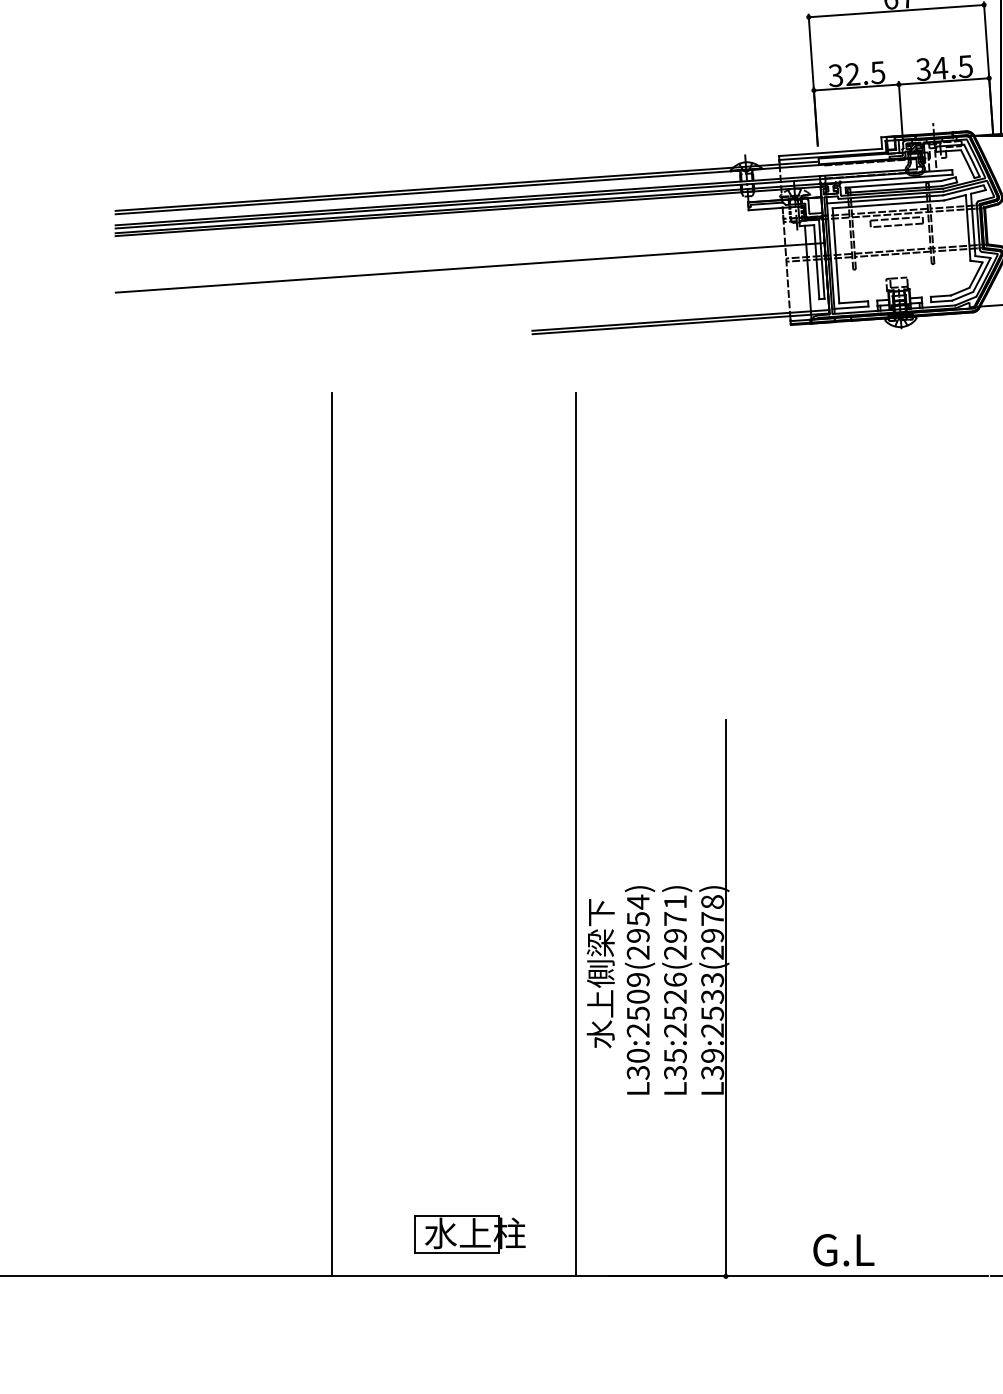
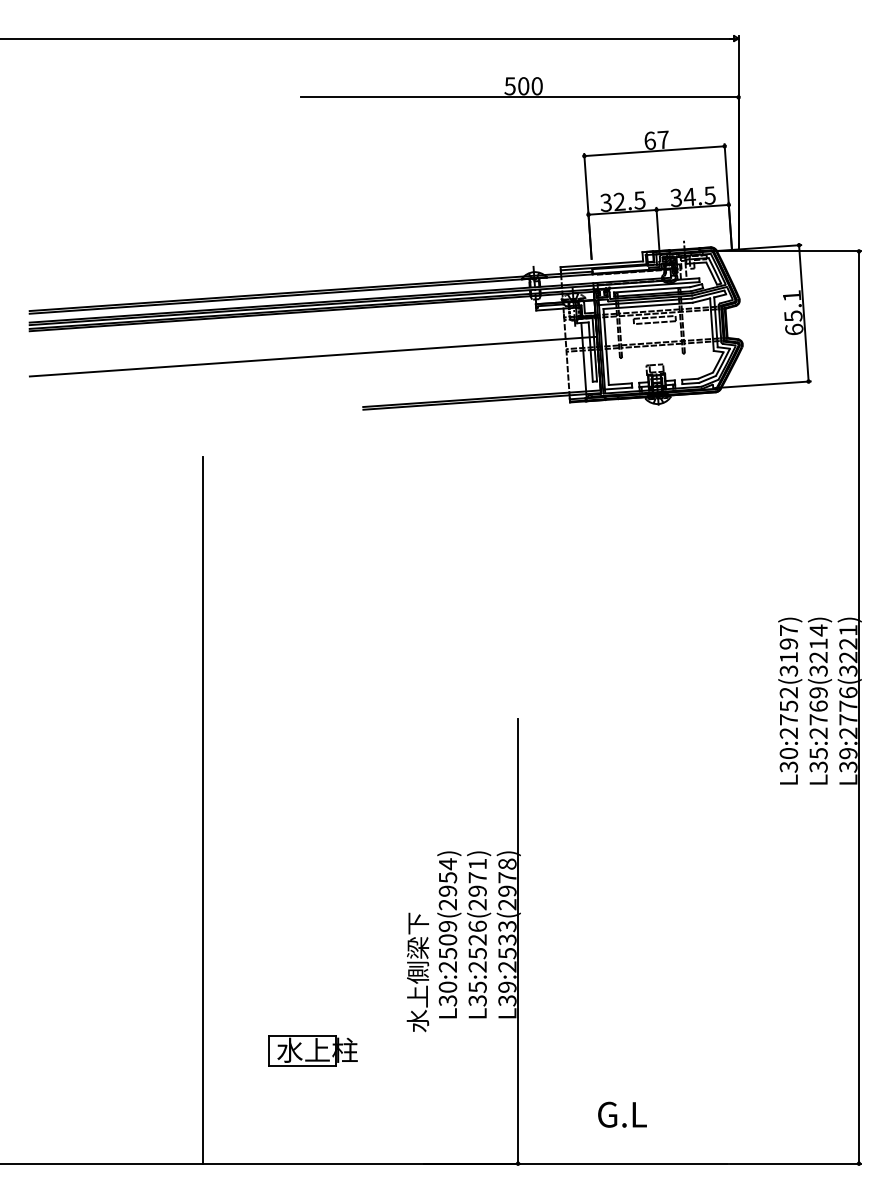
line: (576, 833) -> (398, 809), removed
text: (600, 973) -> (417, 972), moved
part: (468, 1233) -> (312, 1050), moved
text: (843, 1249) -> (622, 1114), moved

